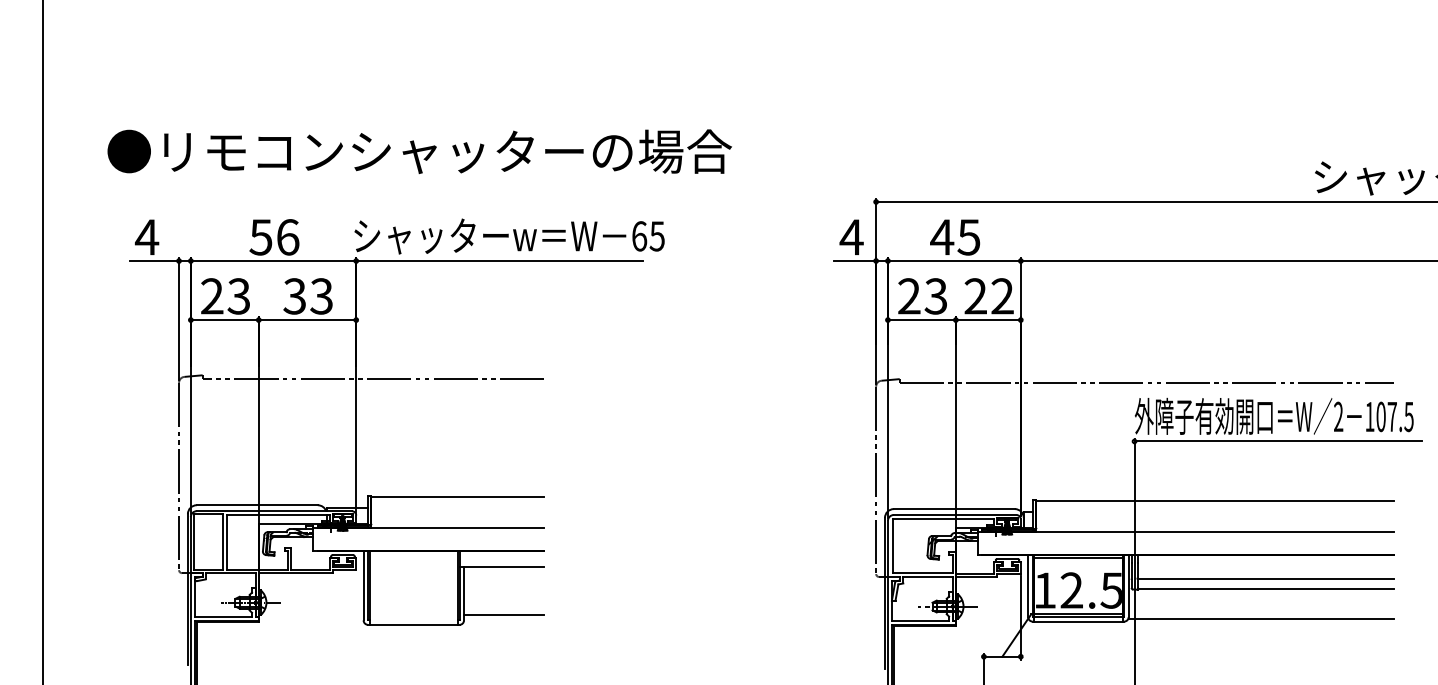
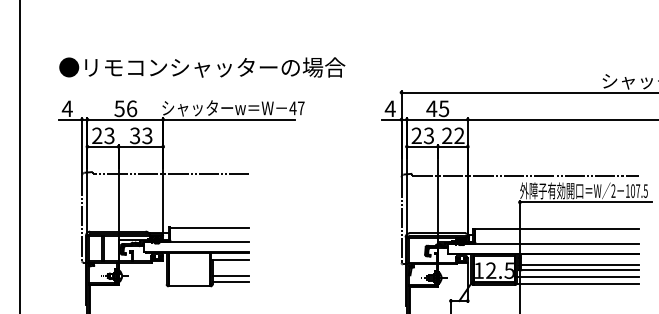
text: (420, 151) -> (202, 67), moved
text: (646, 236) -> (296, 108), 65 -> 47
line: (502, 601) -> (230, 275), added
line: (1262, 605) -> (578, 277), added

